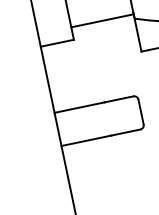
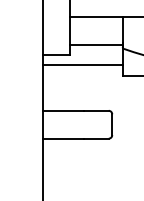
line: (90, 48) -> (82, 65), added

